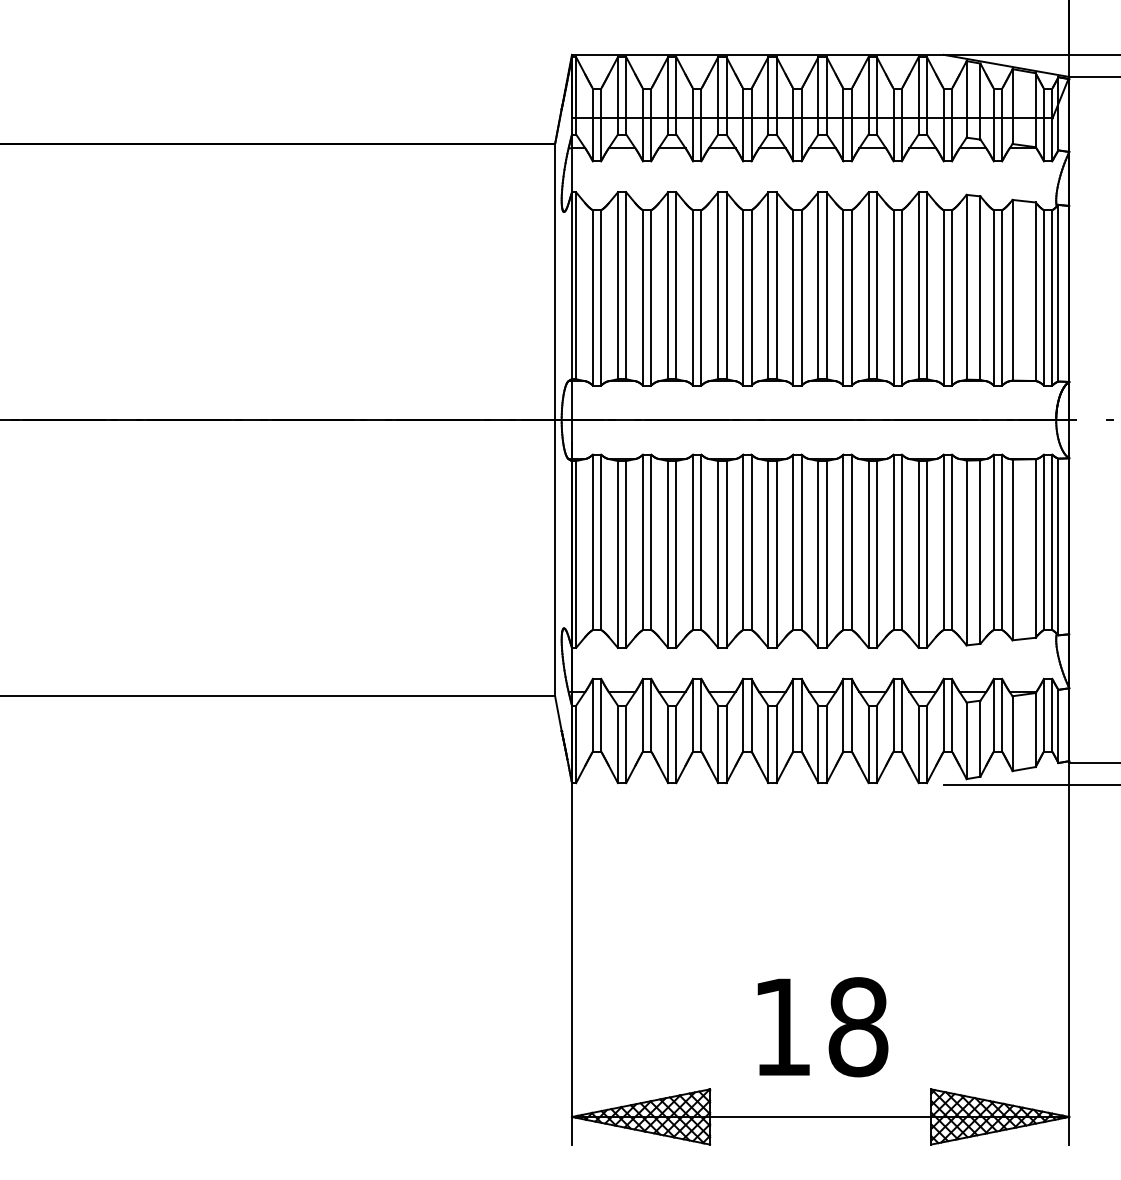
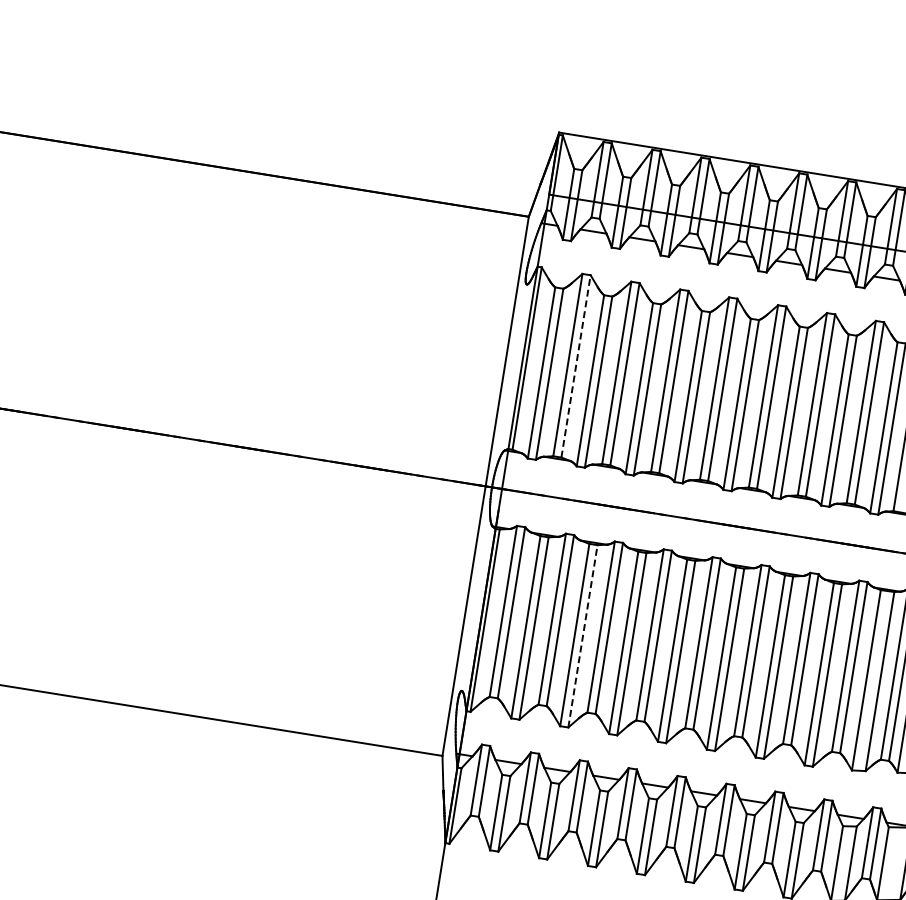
line: (626, 285) -> (576, 366), solid -> dashed
line: (676, 553) -> (583, 635), solid -> dashed

